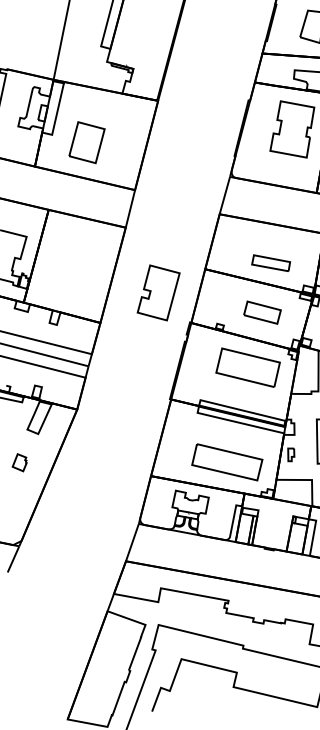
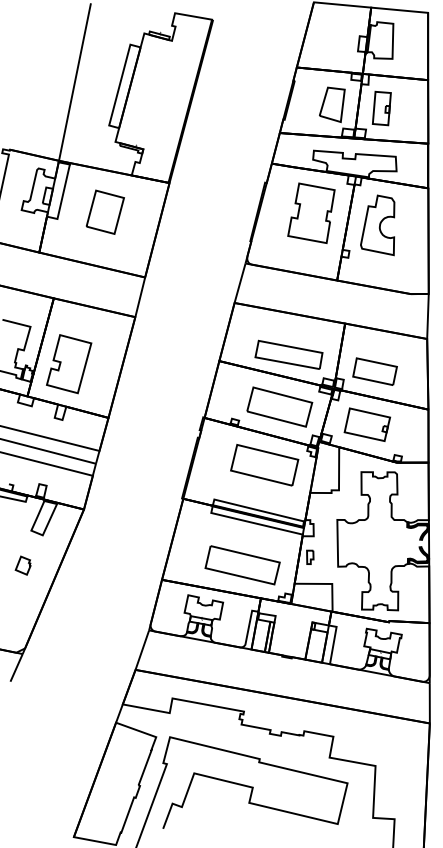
part: (86, 141) -> (104, 211), moved
part: (270, 262) -> (288, 354), size x1.67
part: (159, 293) -> (69, 364), moved
part: (262, 312) -> (279, 406), size x1.67

